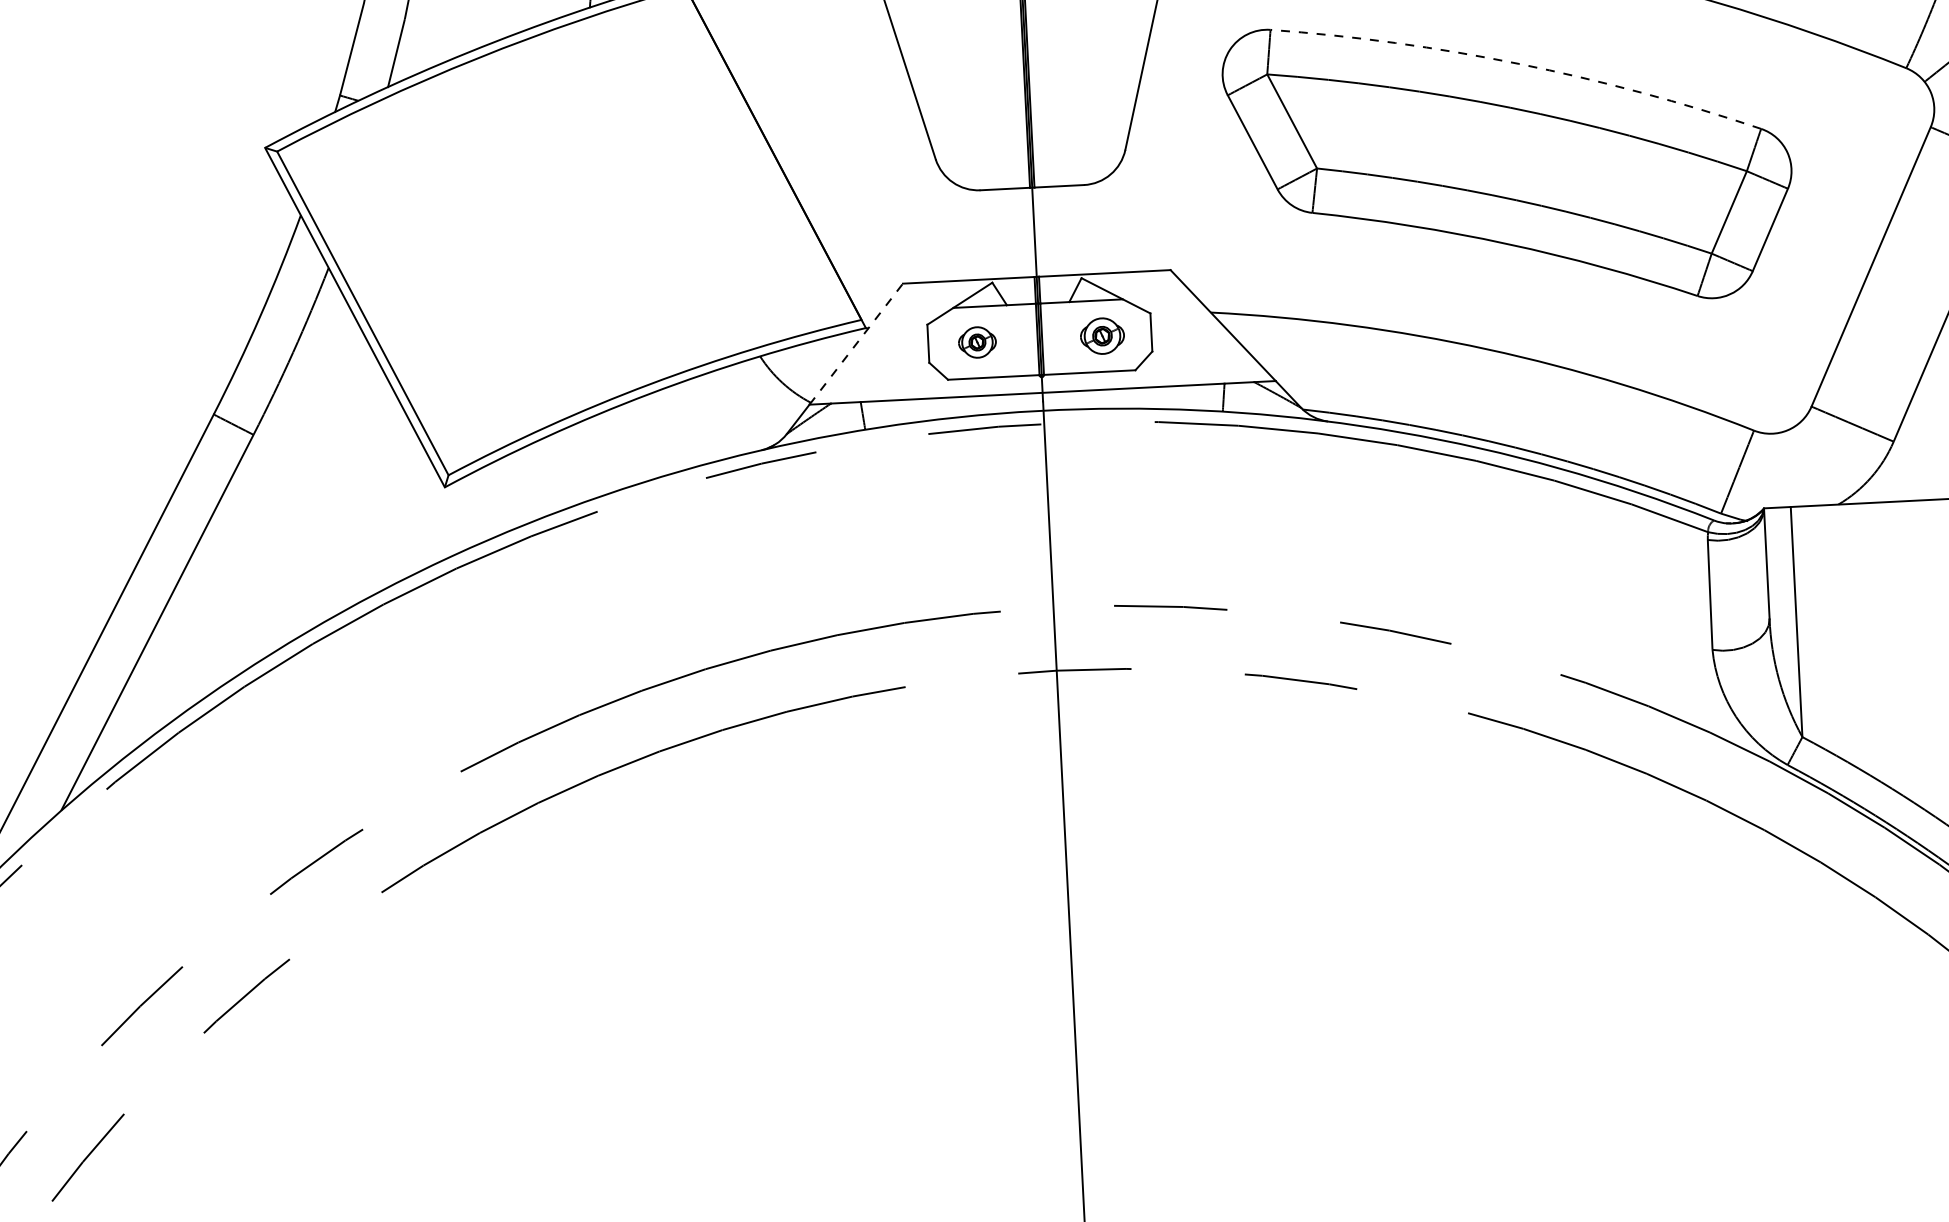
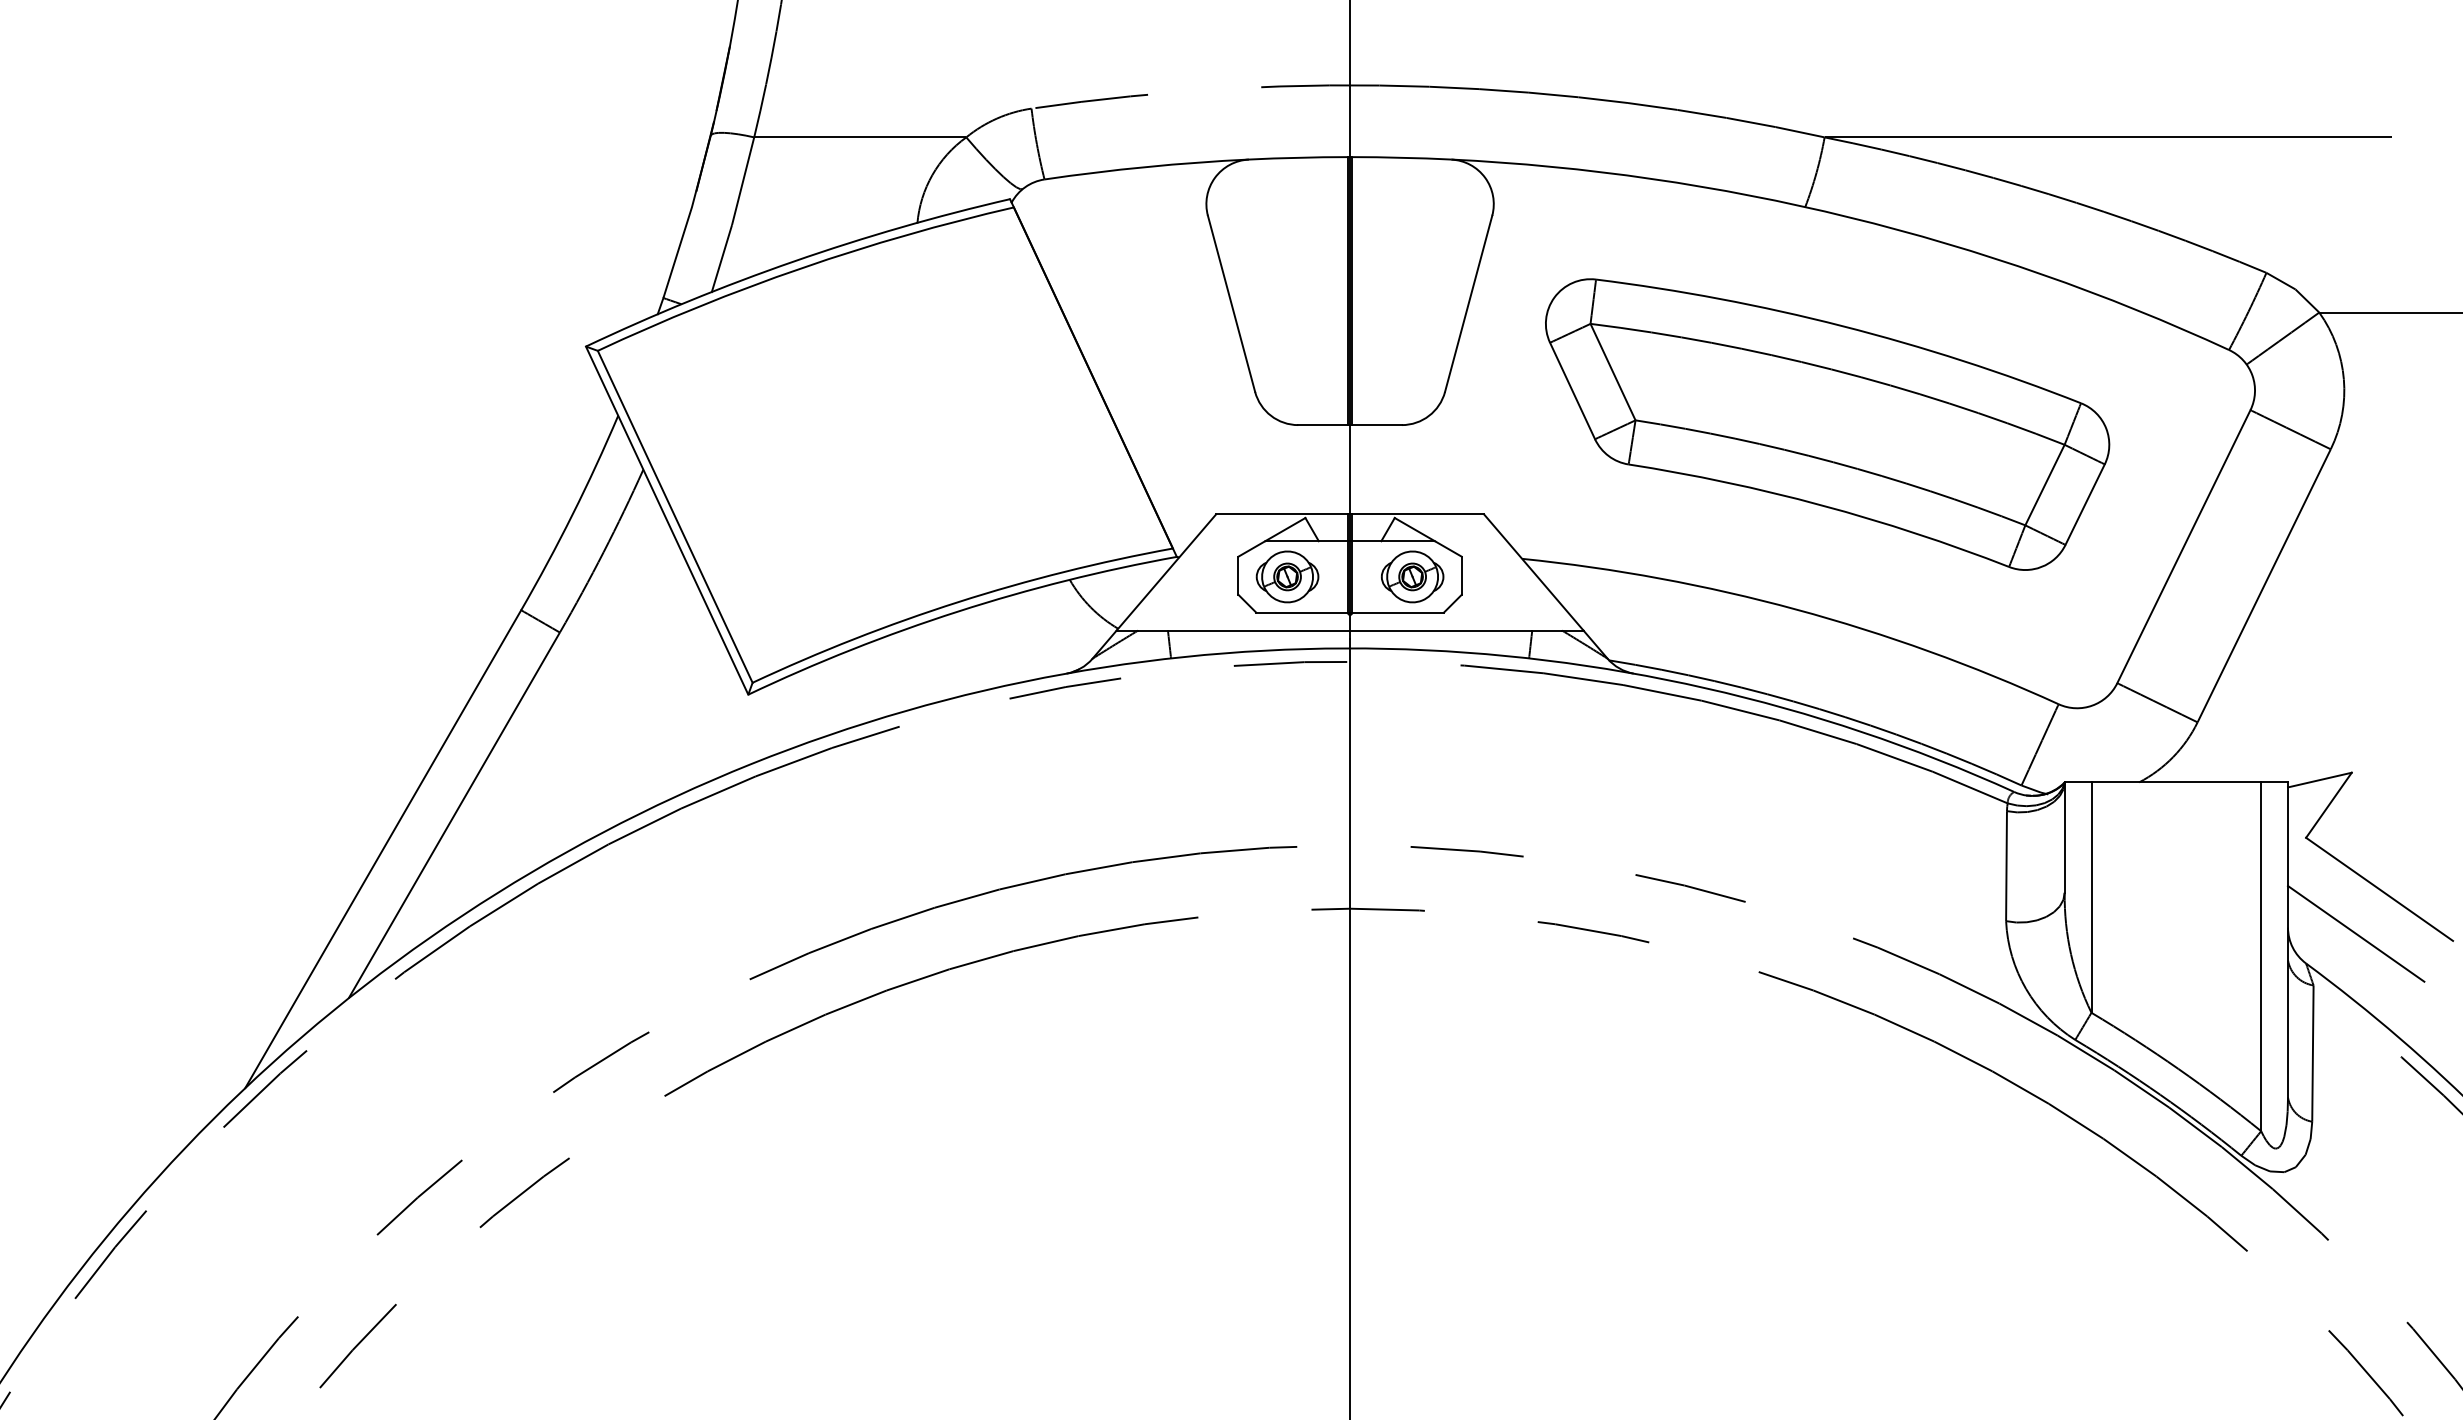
arc: (1519, 64) -> (1842, 326), dashed -> solid
part: (1102, 335) -> (1412, 576), size x1.43
part: (977, 342) -> (1287, 576), size x1.67
line: (856, 344) -> (1166, 572), dashed -> solid

